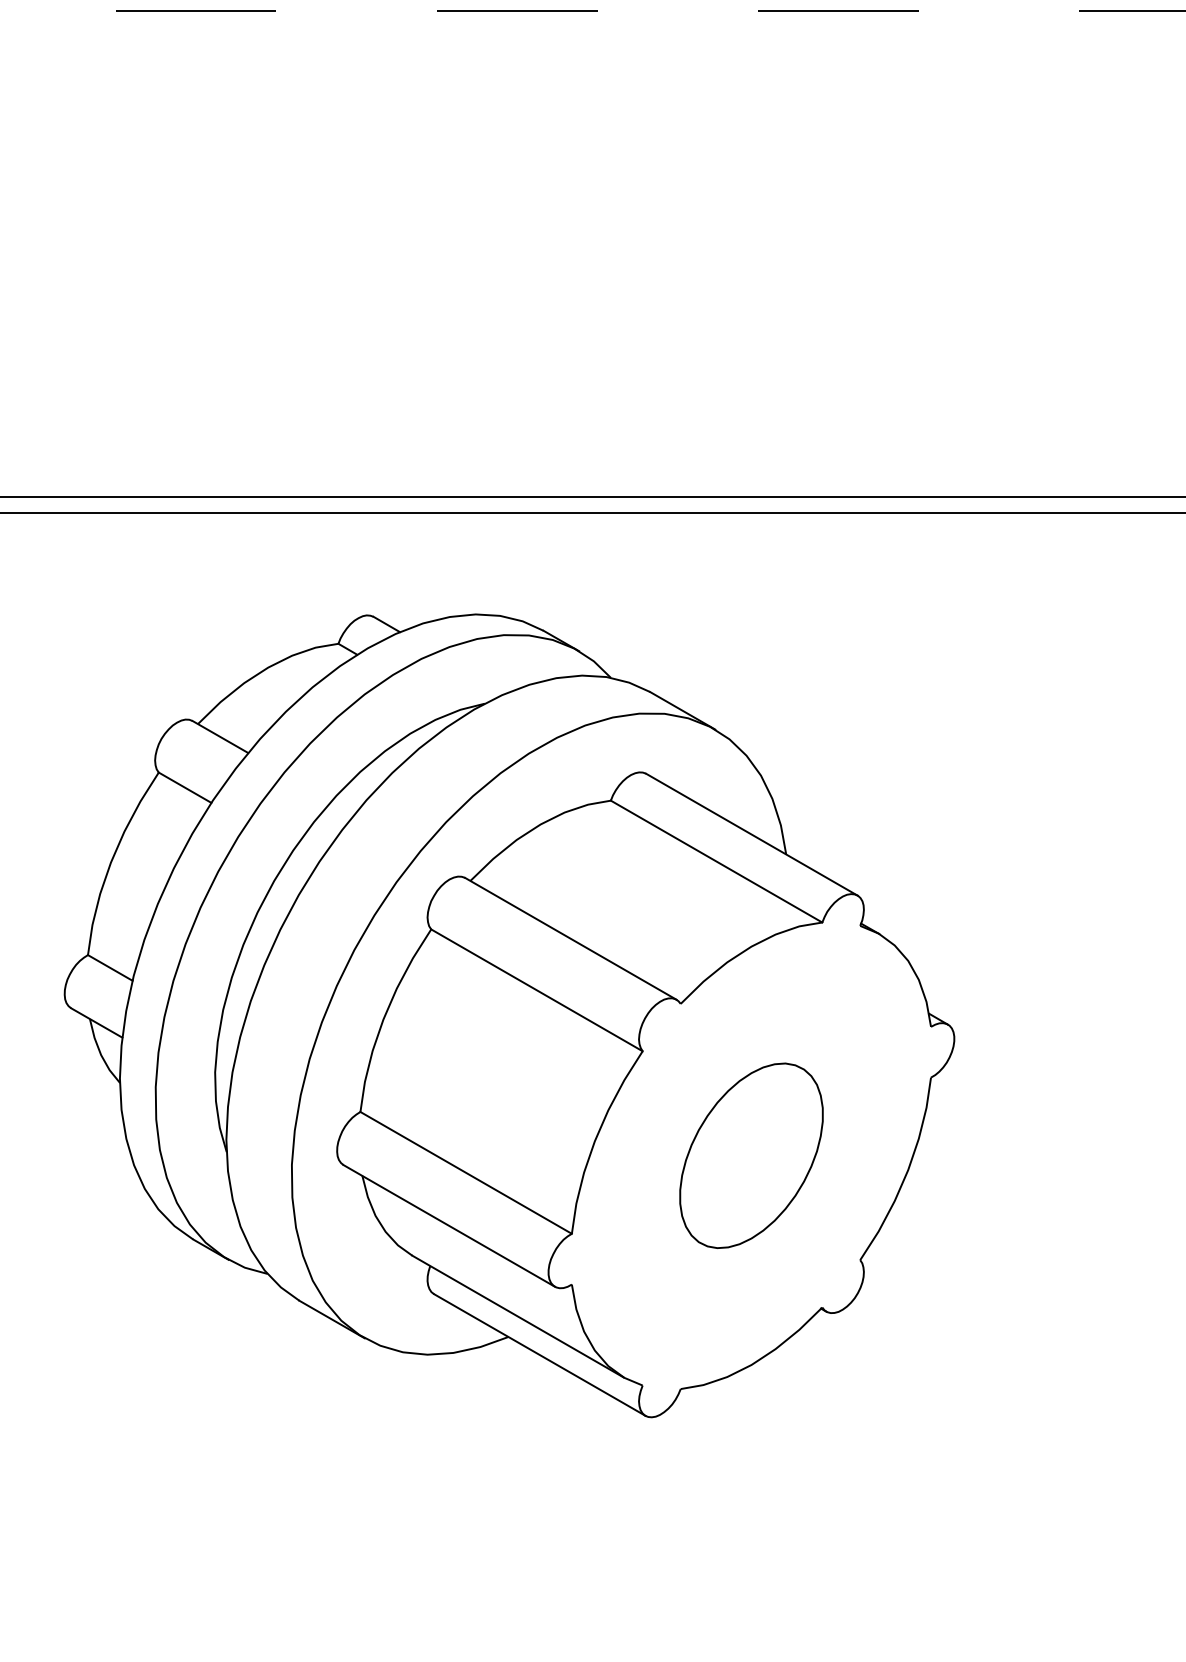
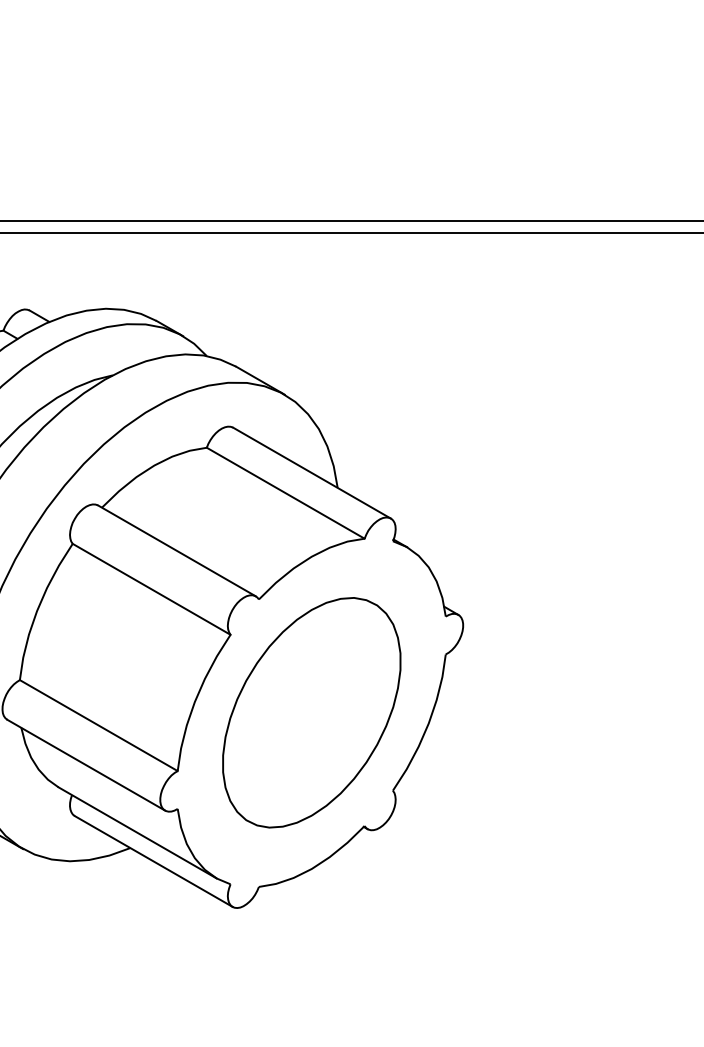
part: (751, 1155) -> (311, 712), size x1.67

